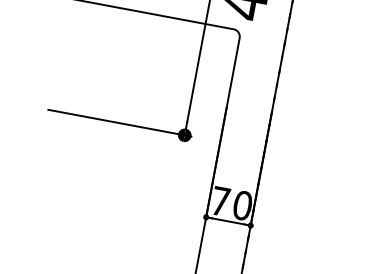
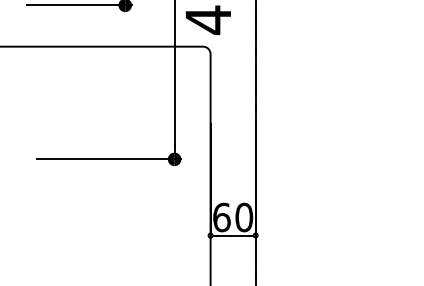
text: (220, 201) -> (221, 217), 70 -> 60

